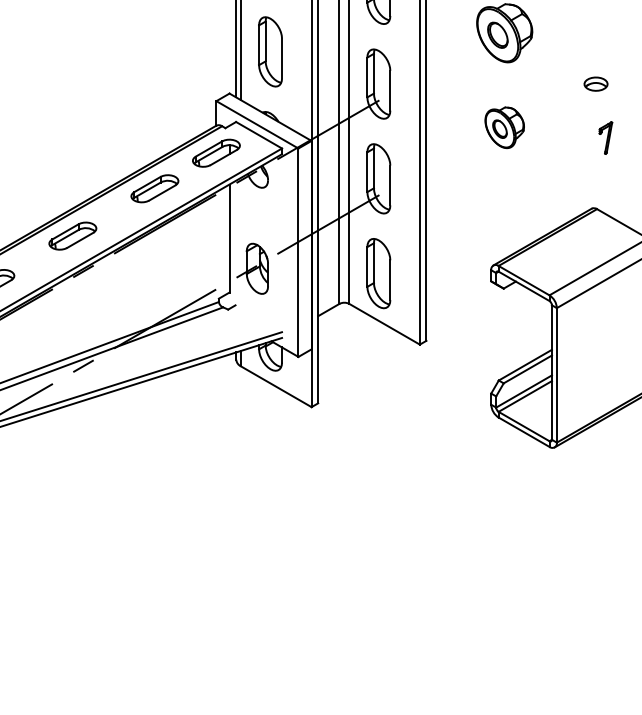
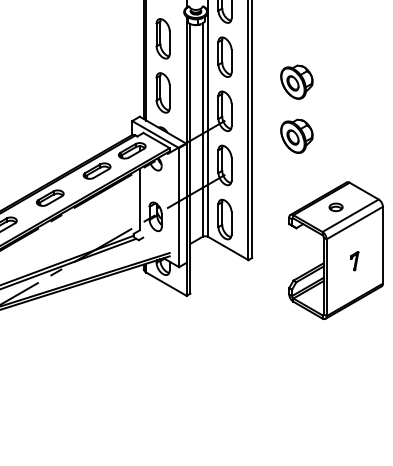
part: (595, 84) -> (335, 207), moved
part: (503, 126) -> (296, 135), size x1.43
part: (605, 138) -> (354, 261), moved

